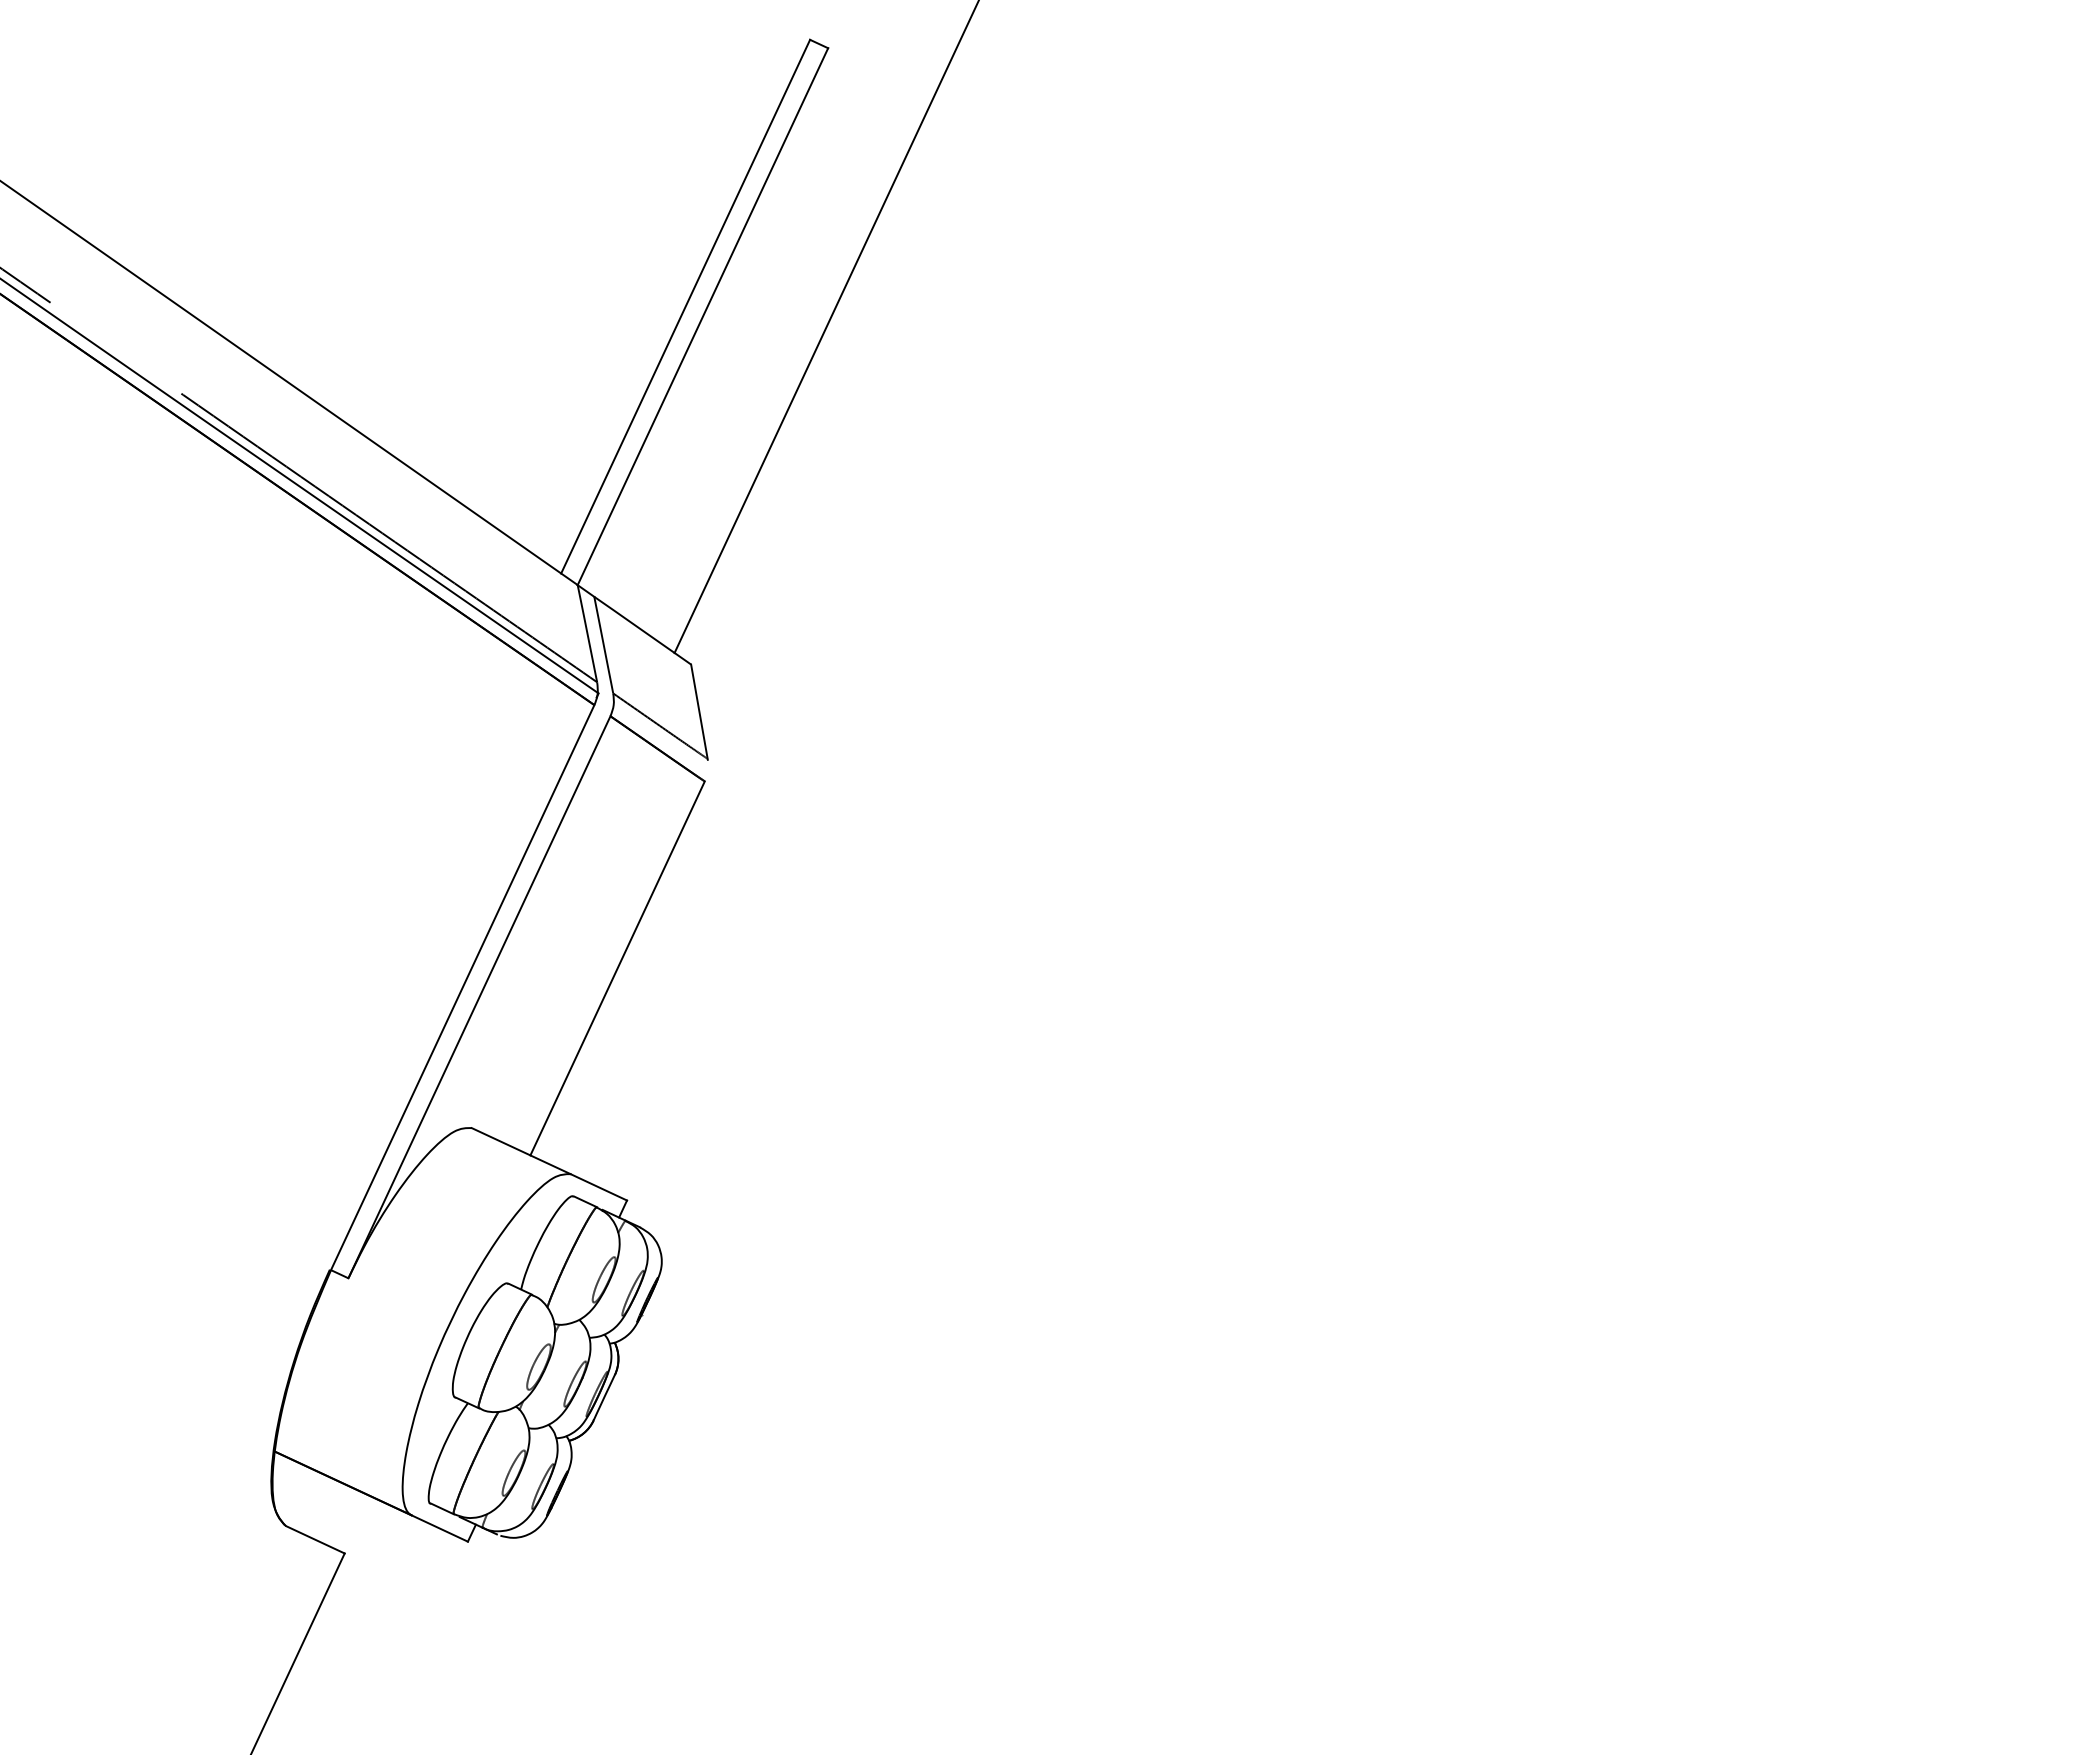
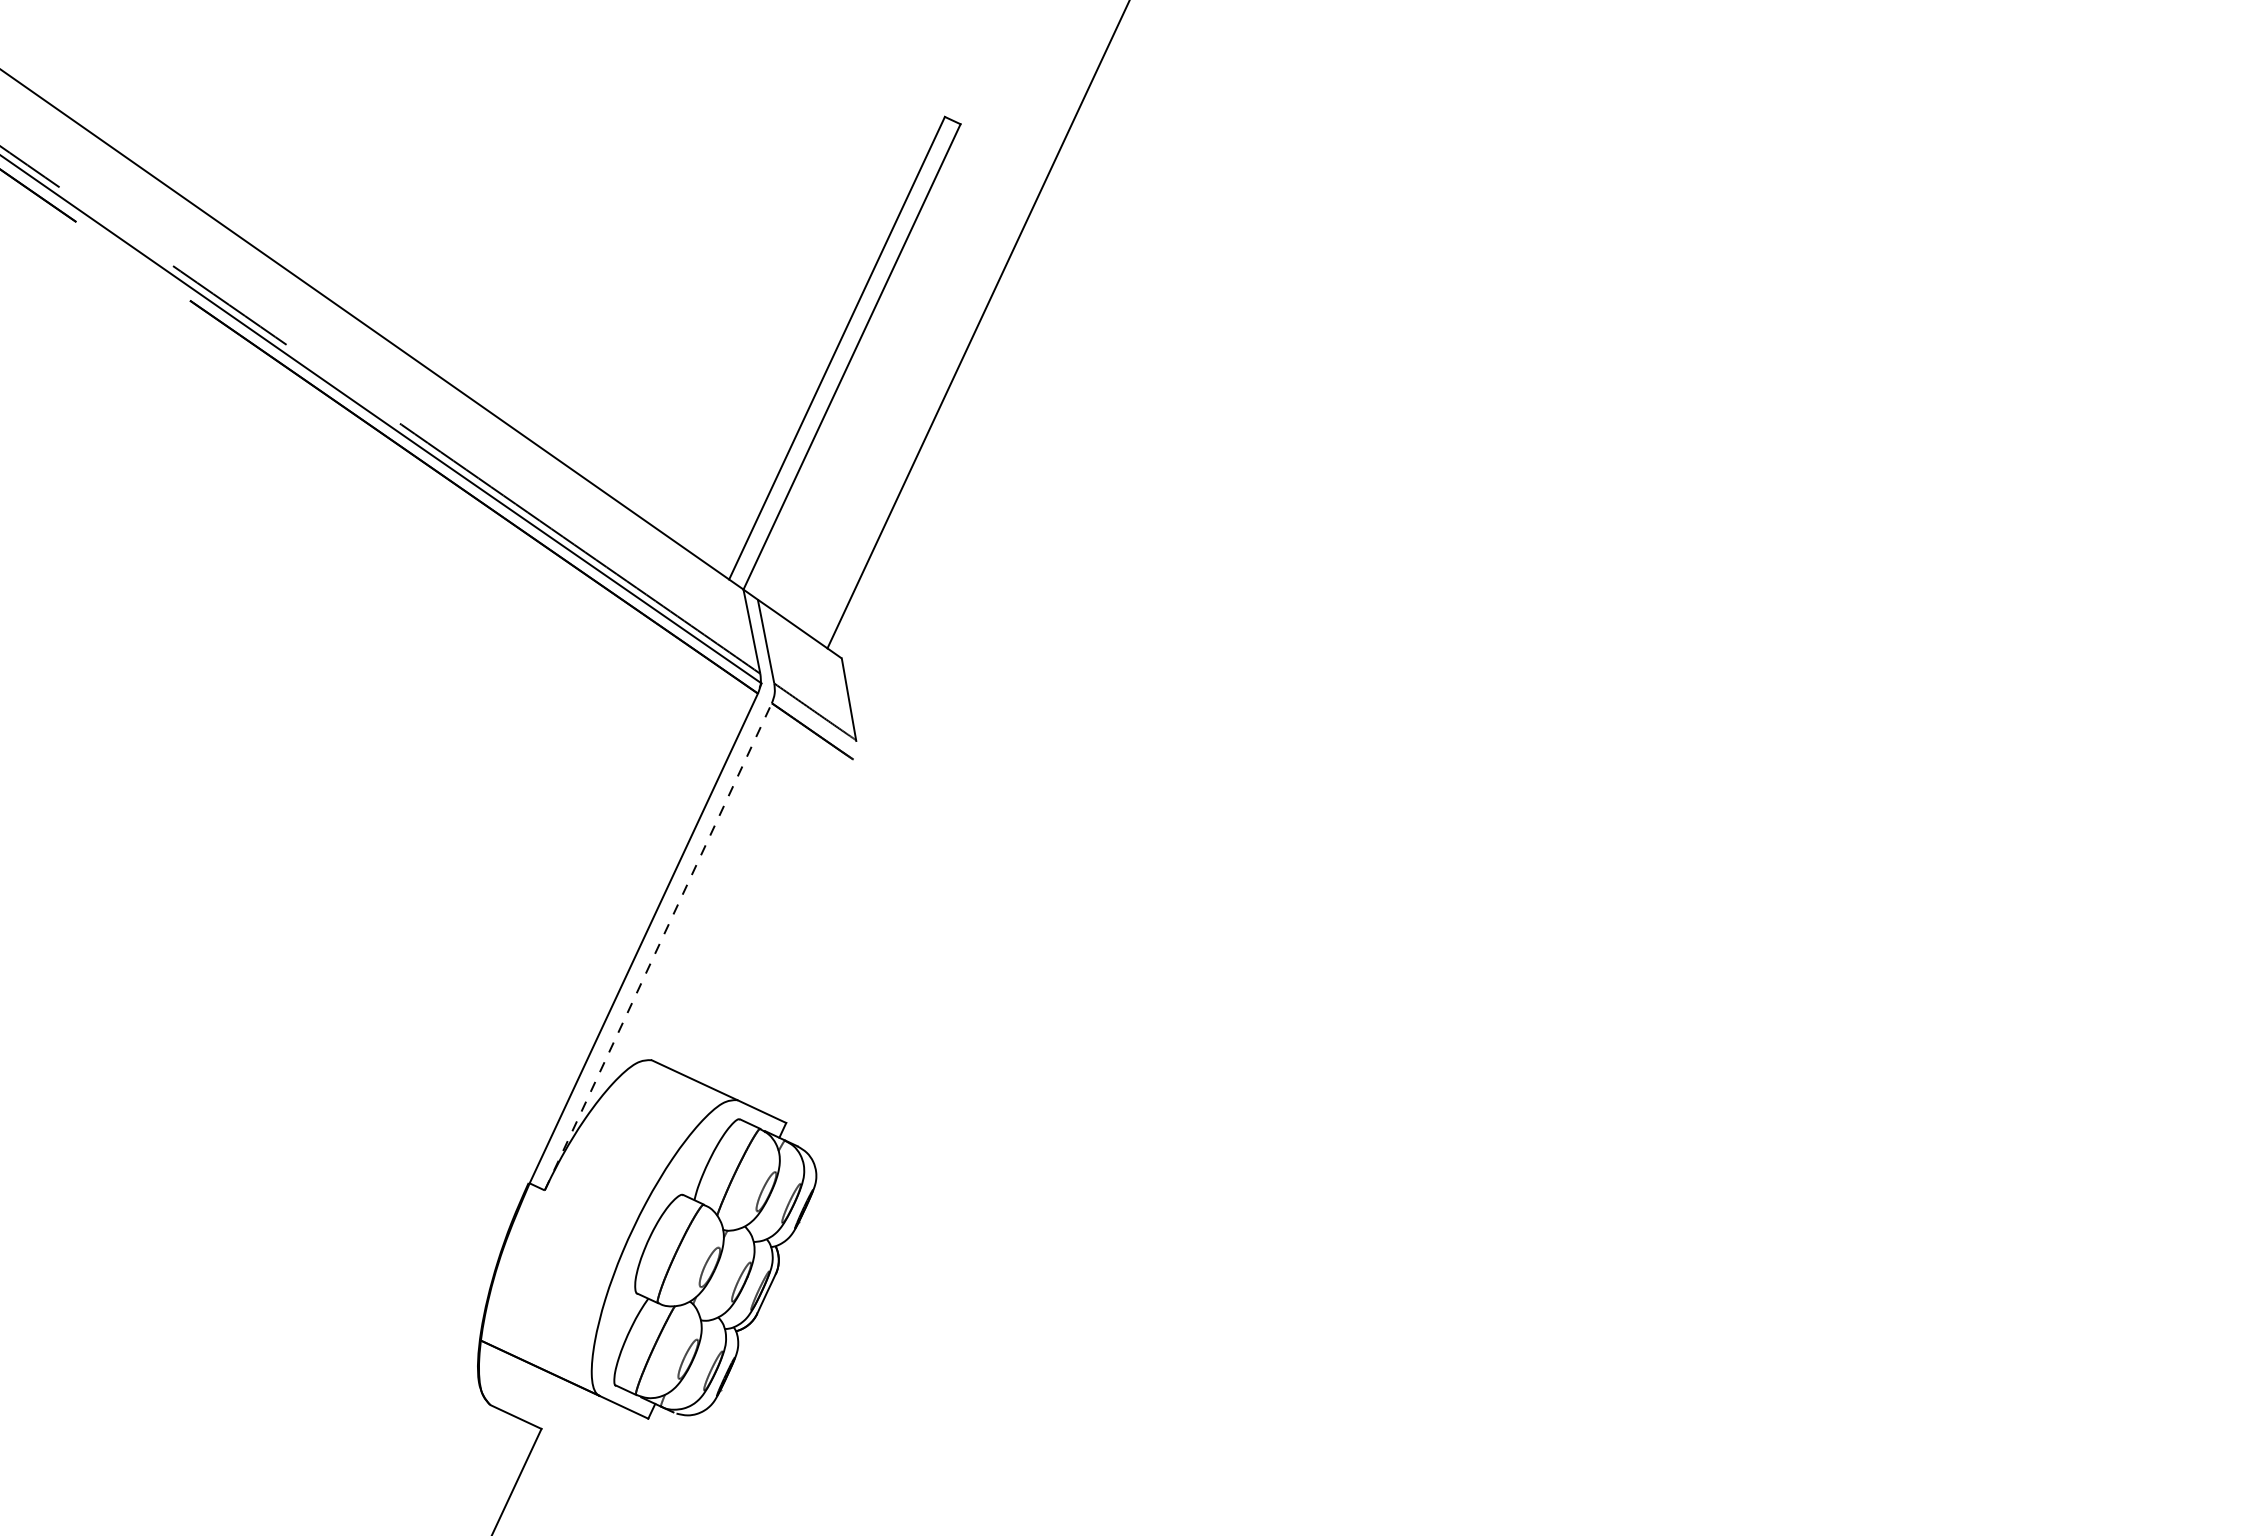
line: (616, 968) -> (777, 921), removed
line: (479, 996) -> (658, 946), solid -> dashed

